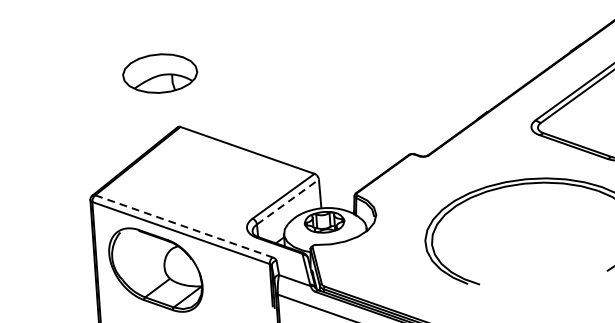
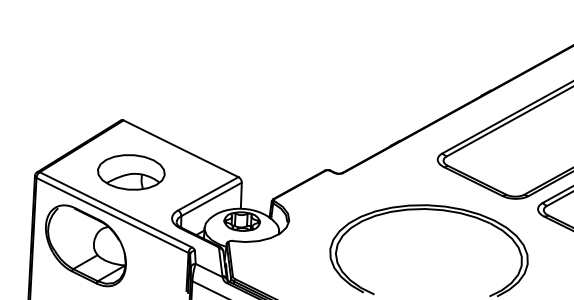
part: (160, 73) -> (131, 172), moved
line: (287, 202) -> (211, 199), dashed -> solid
line: (183, 226) -> (115, 209), dashed -> solid

